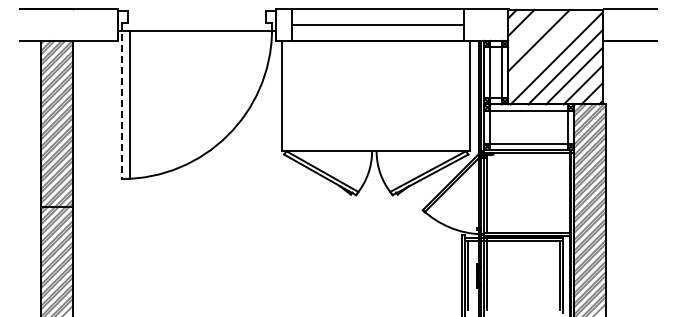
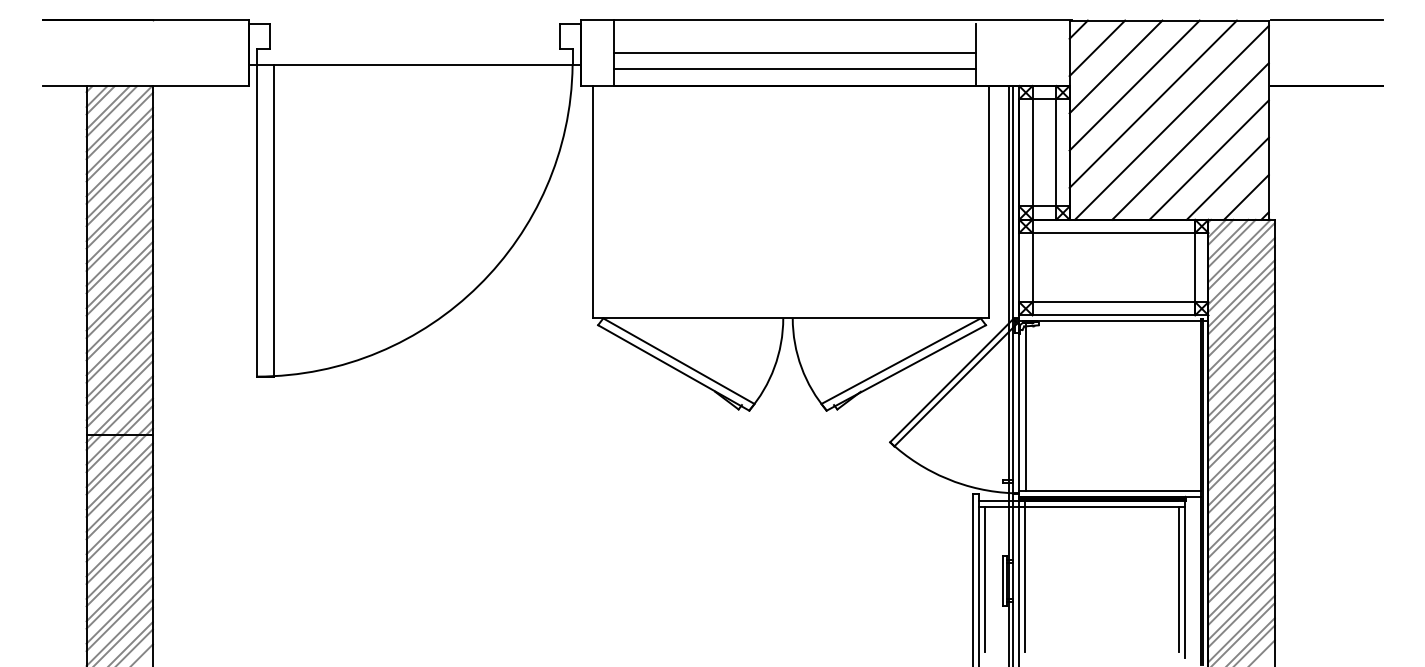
line: (530, 31) -> (1116, 66), added
line: (377, 33) -> (794, 70), added
line: (547, 49) -> (1152, 103), added
line: (122, 101) -> (257, 213), dashed -> solid

